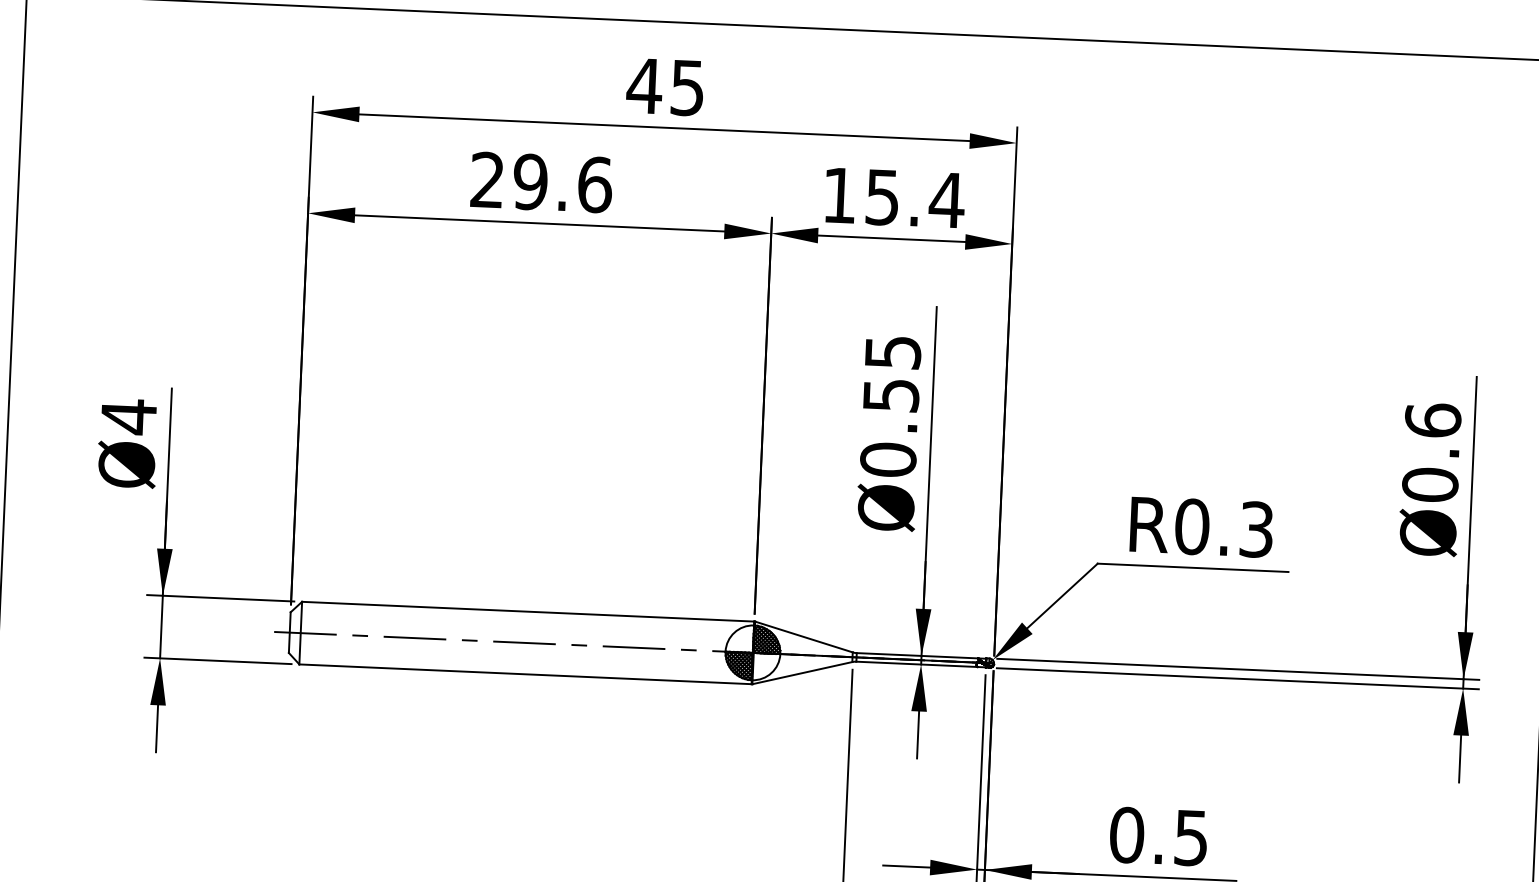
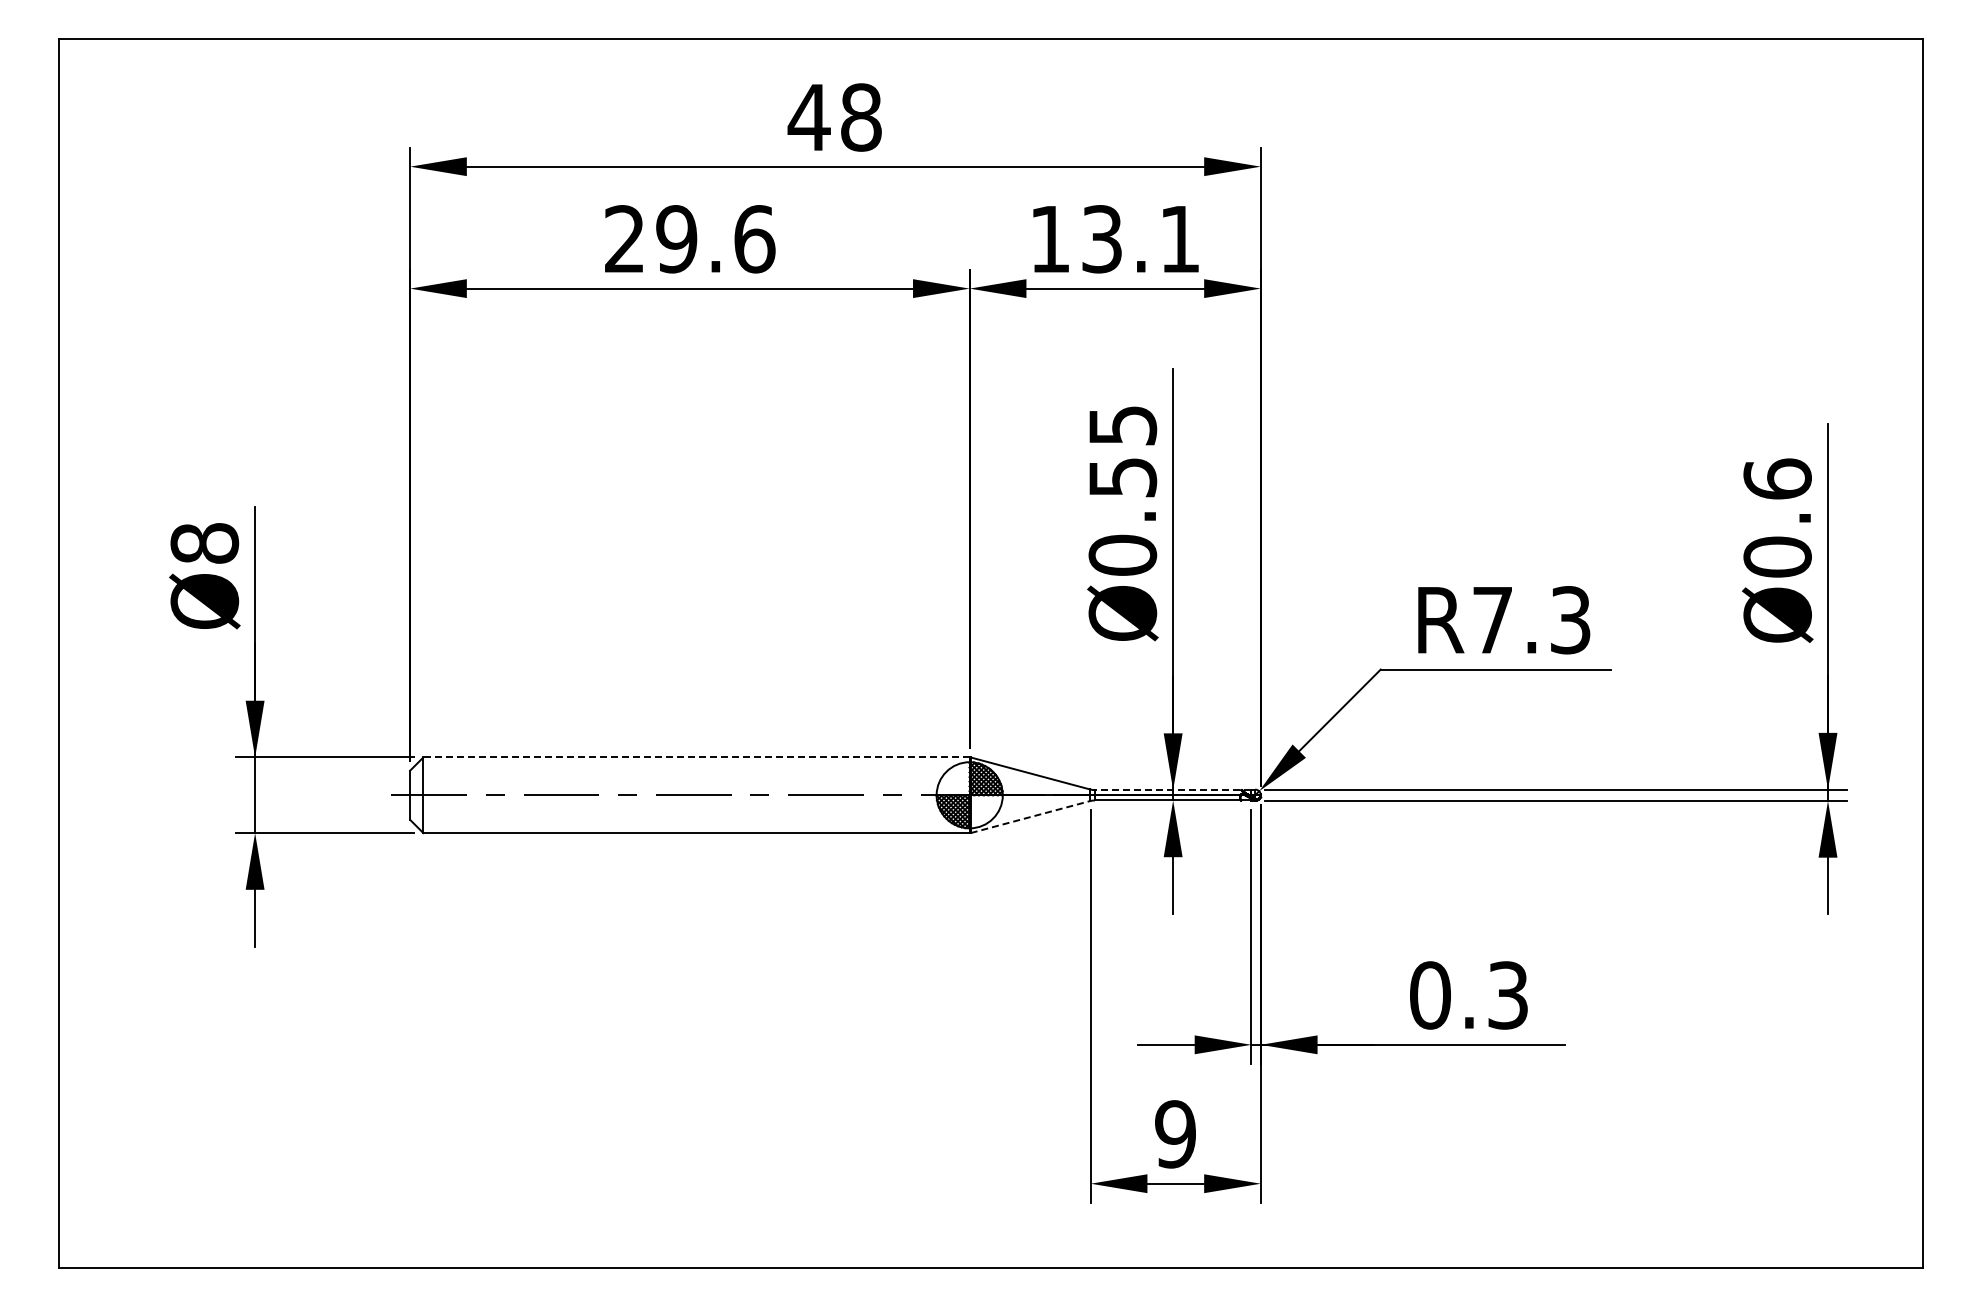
text: (687, 87) -> (861, 117), 45 -> 48
text: (915, 198) -> (1141, 238), 15.4 -> 13.1
text: (128, 416) -> (204, 543), Ø4 -> Ø8
text: (1191, 527) -> (1492, 620), R0.3 -> R7.3
line: (528, 611) -> (696, 757), solid -> dashed
line: (920, 656) -> (1172, 790), solid -> dashed
line: (802, 673) -> (1030, 817), solid -> dashed
text: (1190, 838) -> (1507, 995), 0.5 -> 0.3

